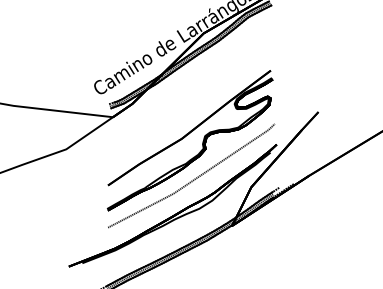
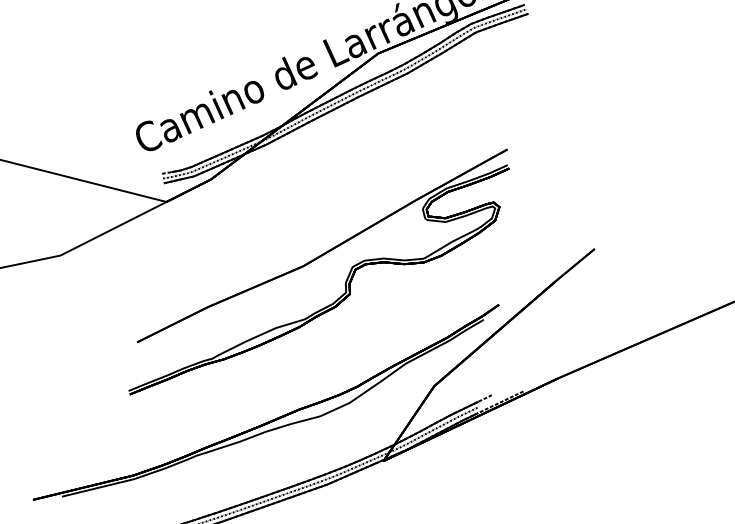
curve: (194, 178) -> (318, 352), removed

